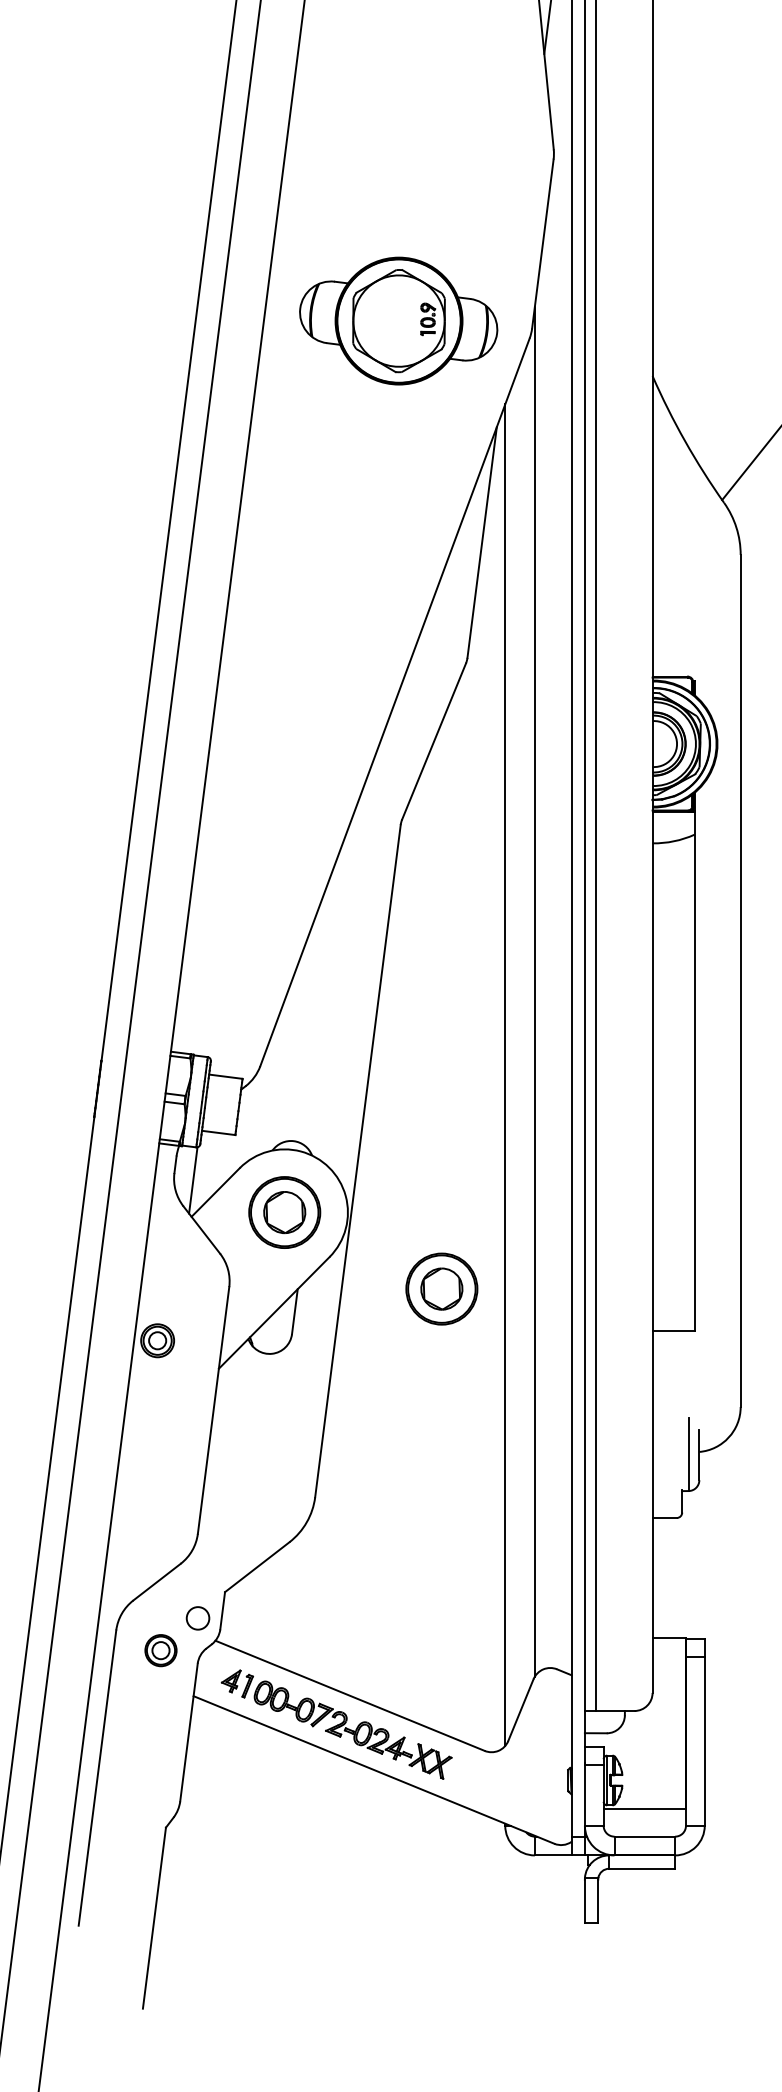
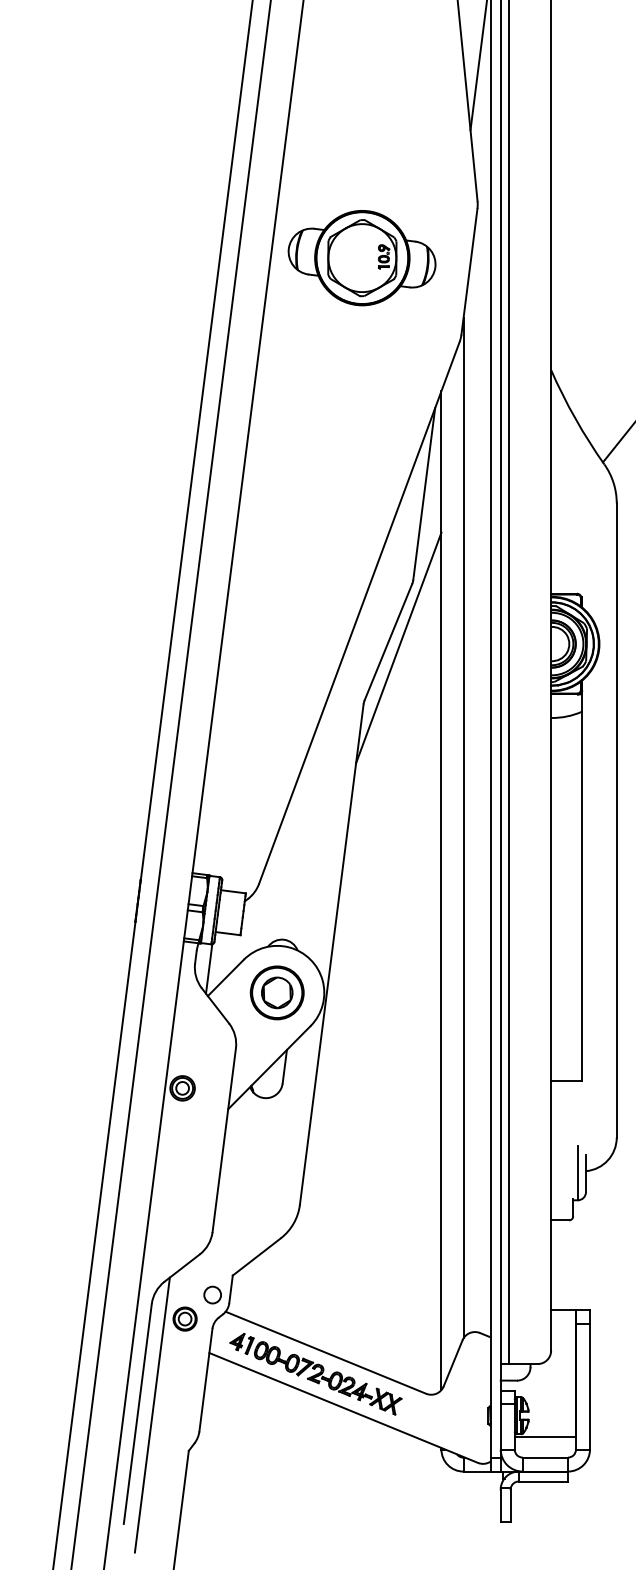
part: (397, 321) -> (361, 258), moved
line: (447, 748) -> (398, 647), added
part: (440, 1288) -> (393, 1049), removed
line: (115, 1778) -> (151, 1414), added

